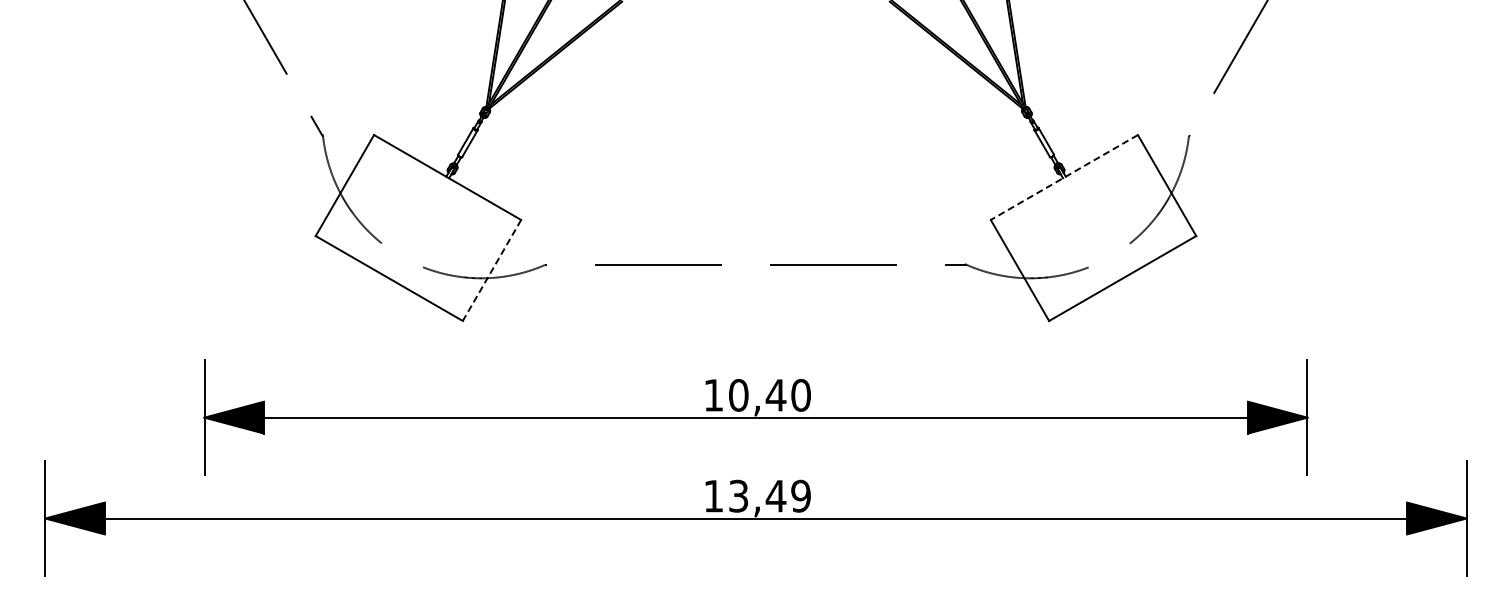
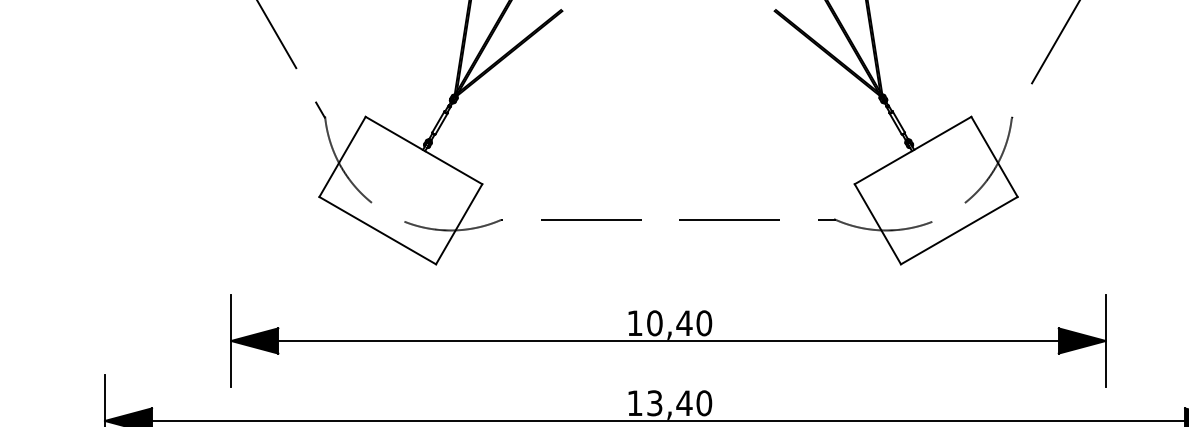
line: (1064, 177) -> (913, 150), dashed -> solid
line: (491, 270) -> (458, 224), dashed -> solid
text: (800, 496) -> (703, 403), 13,49 -> 13,40

